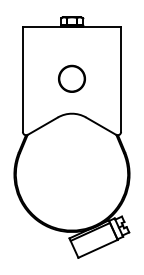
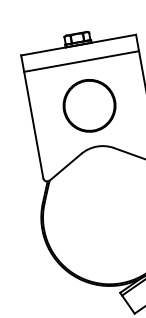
line: (71, 40) -> (80, 61), added
circle: (71, 78) -> (88, 105), size x1.67

